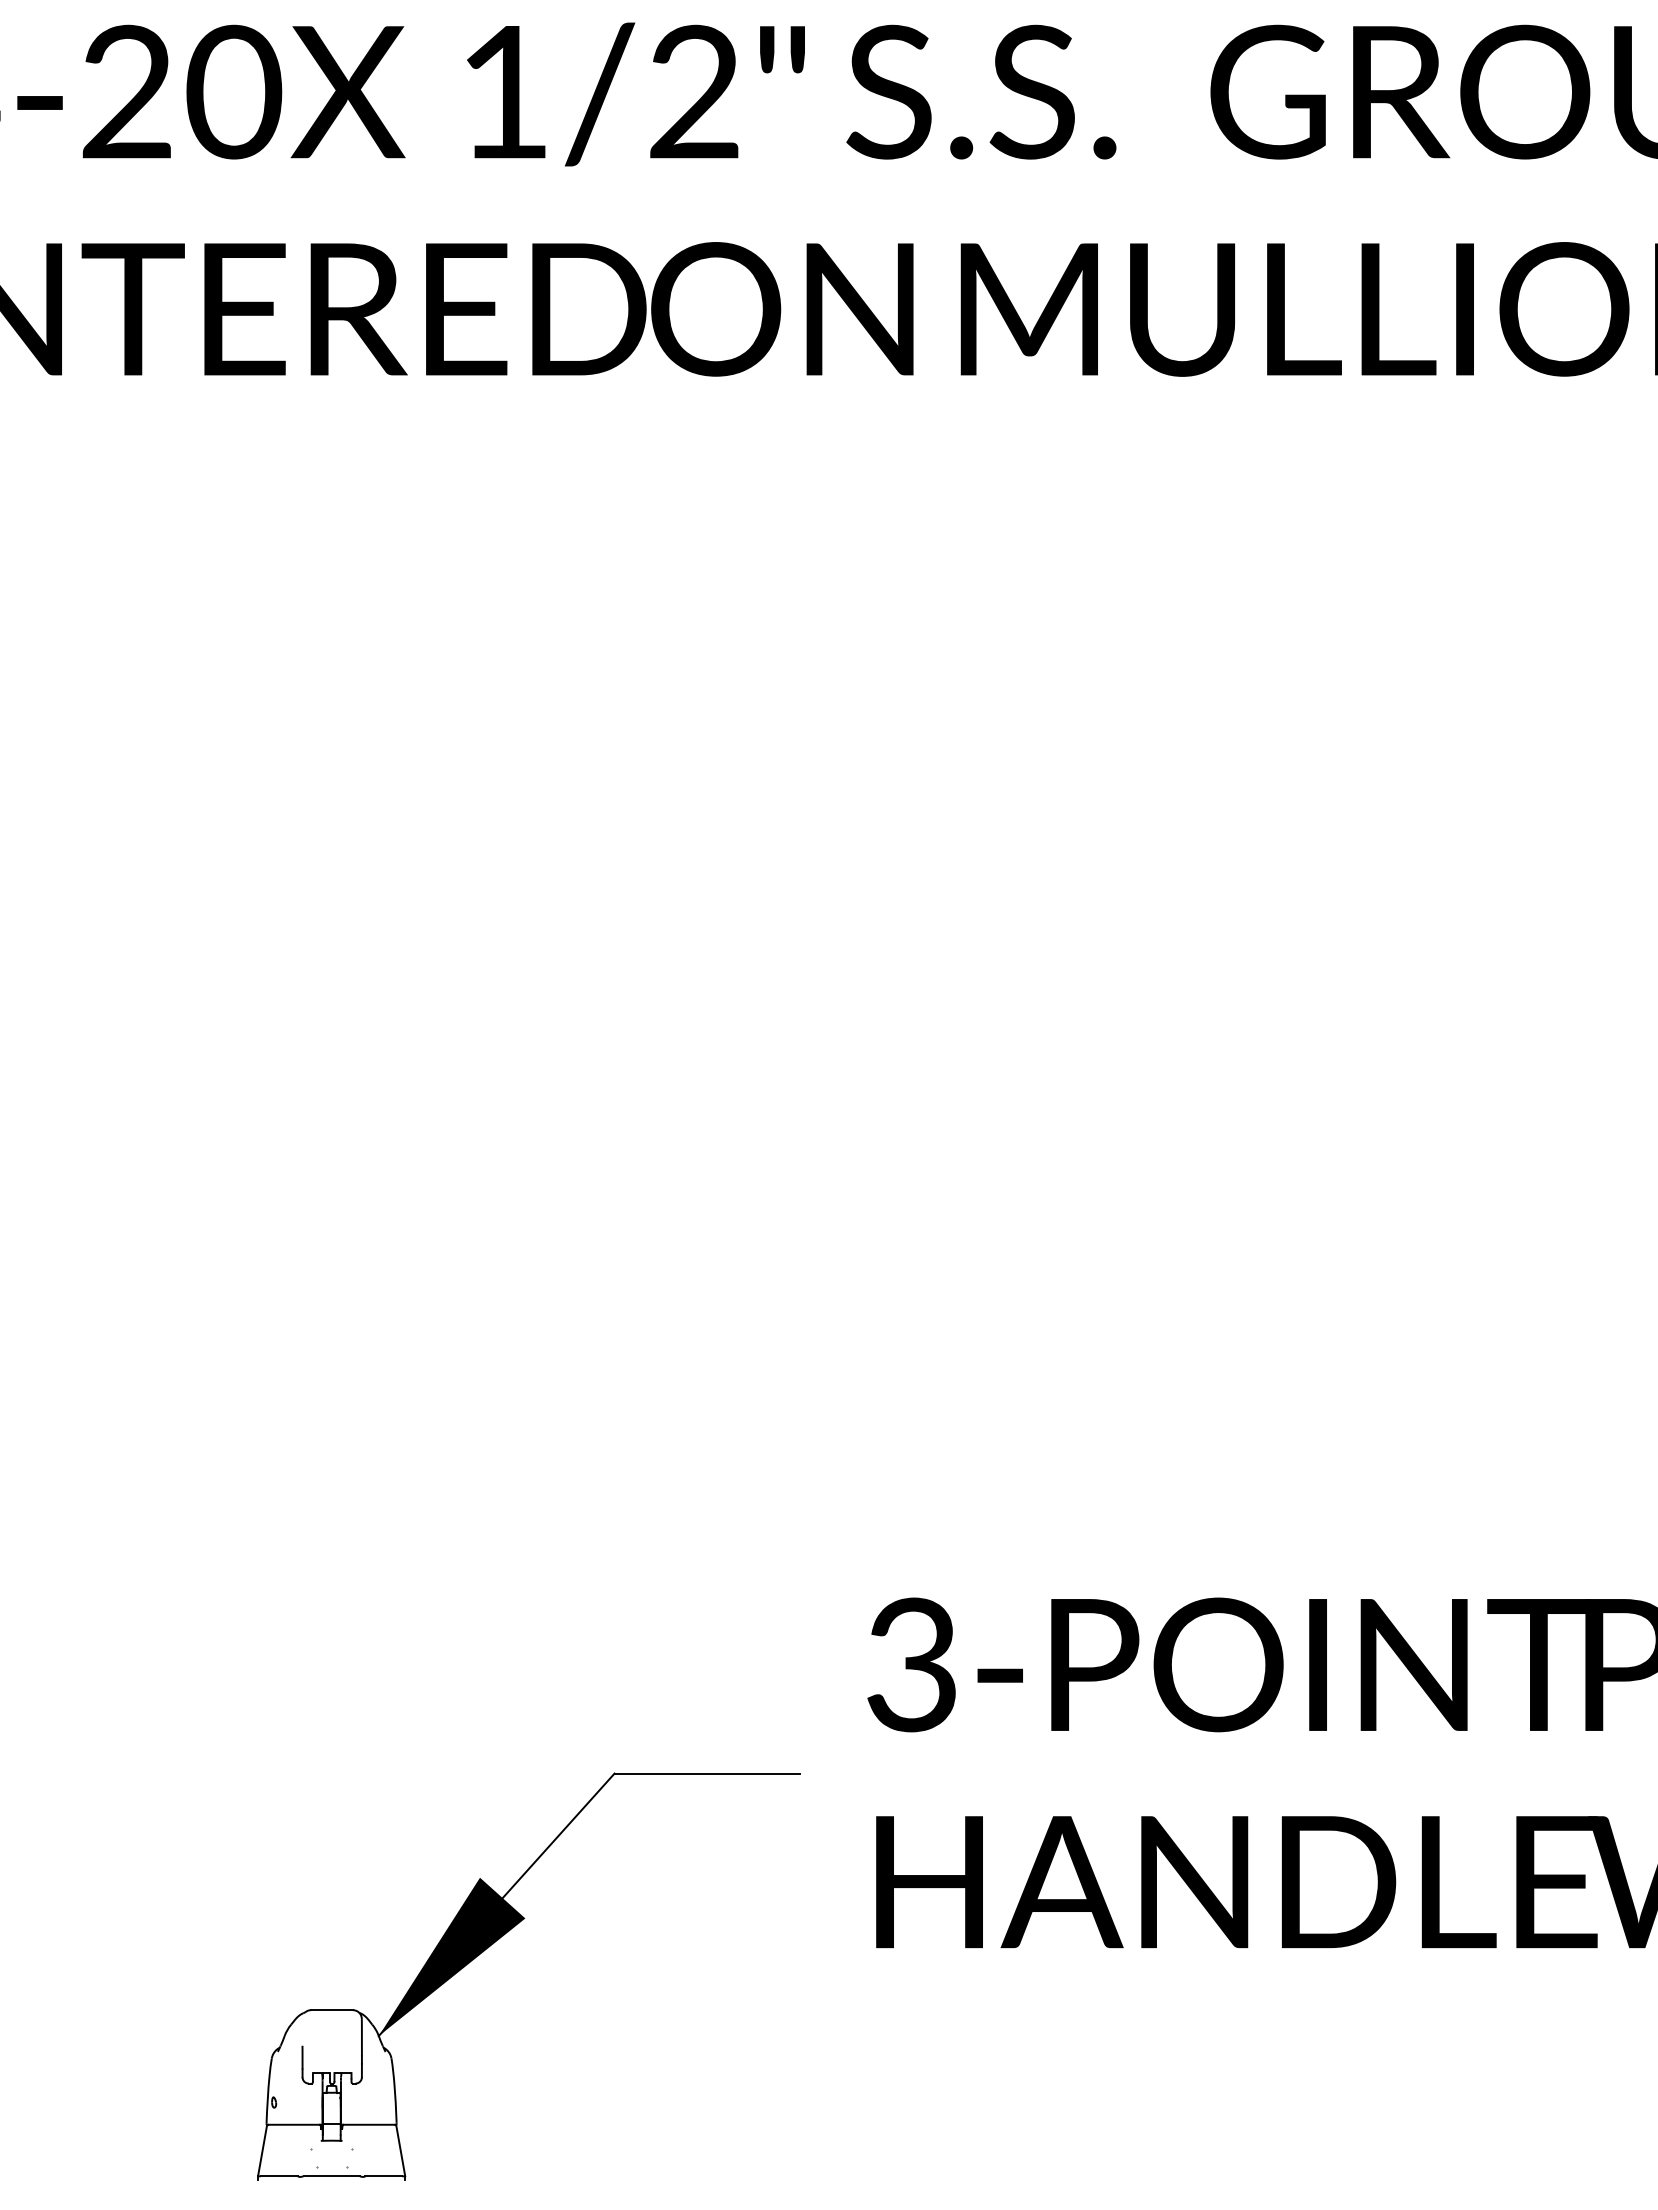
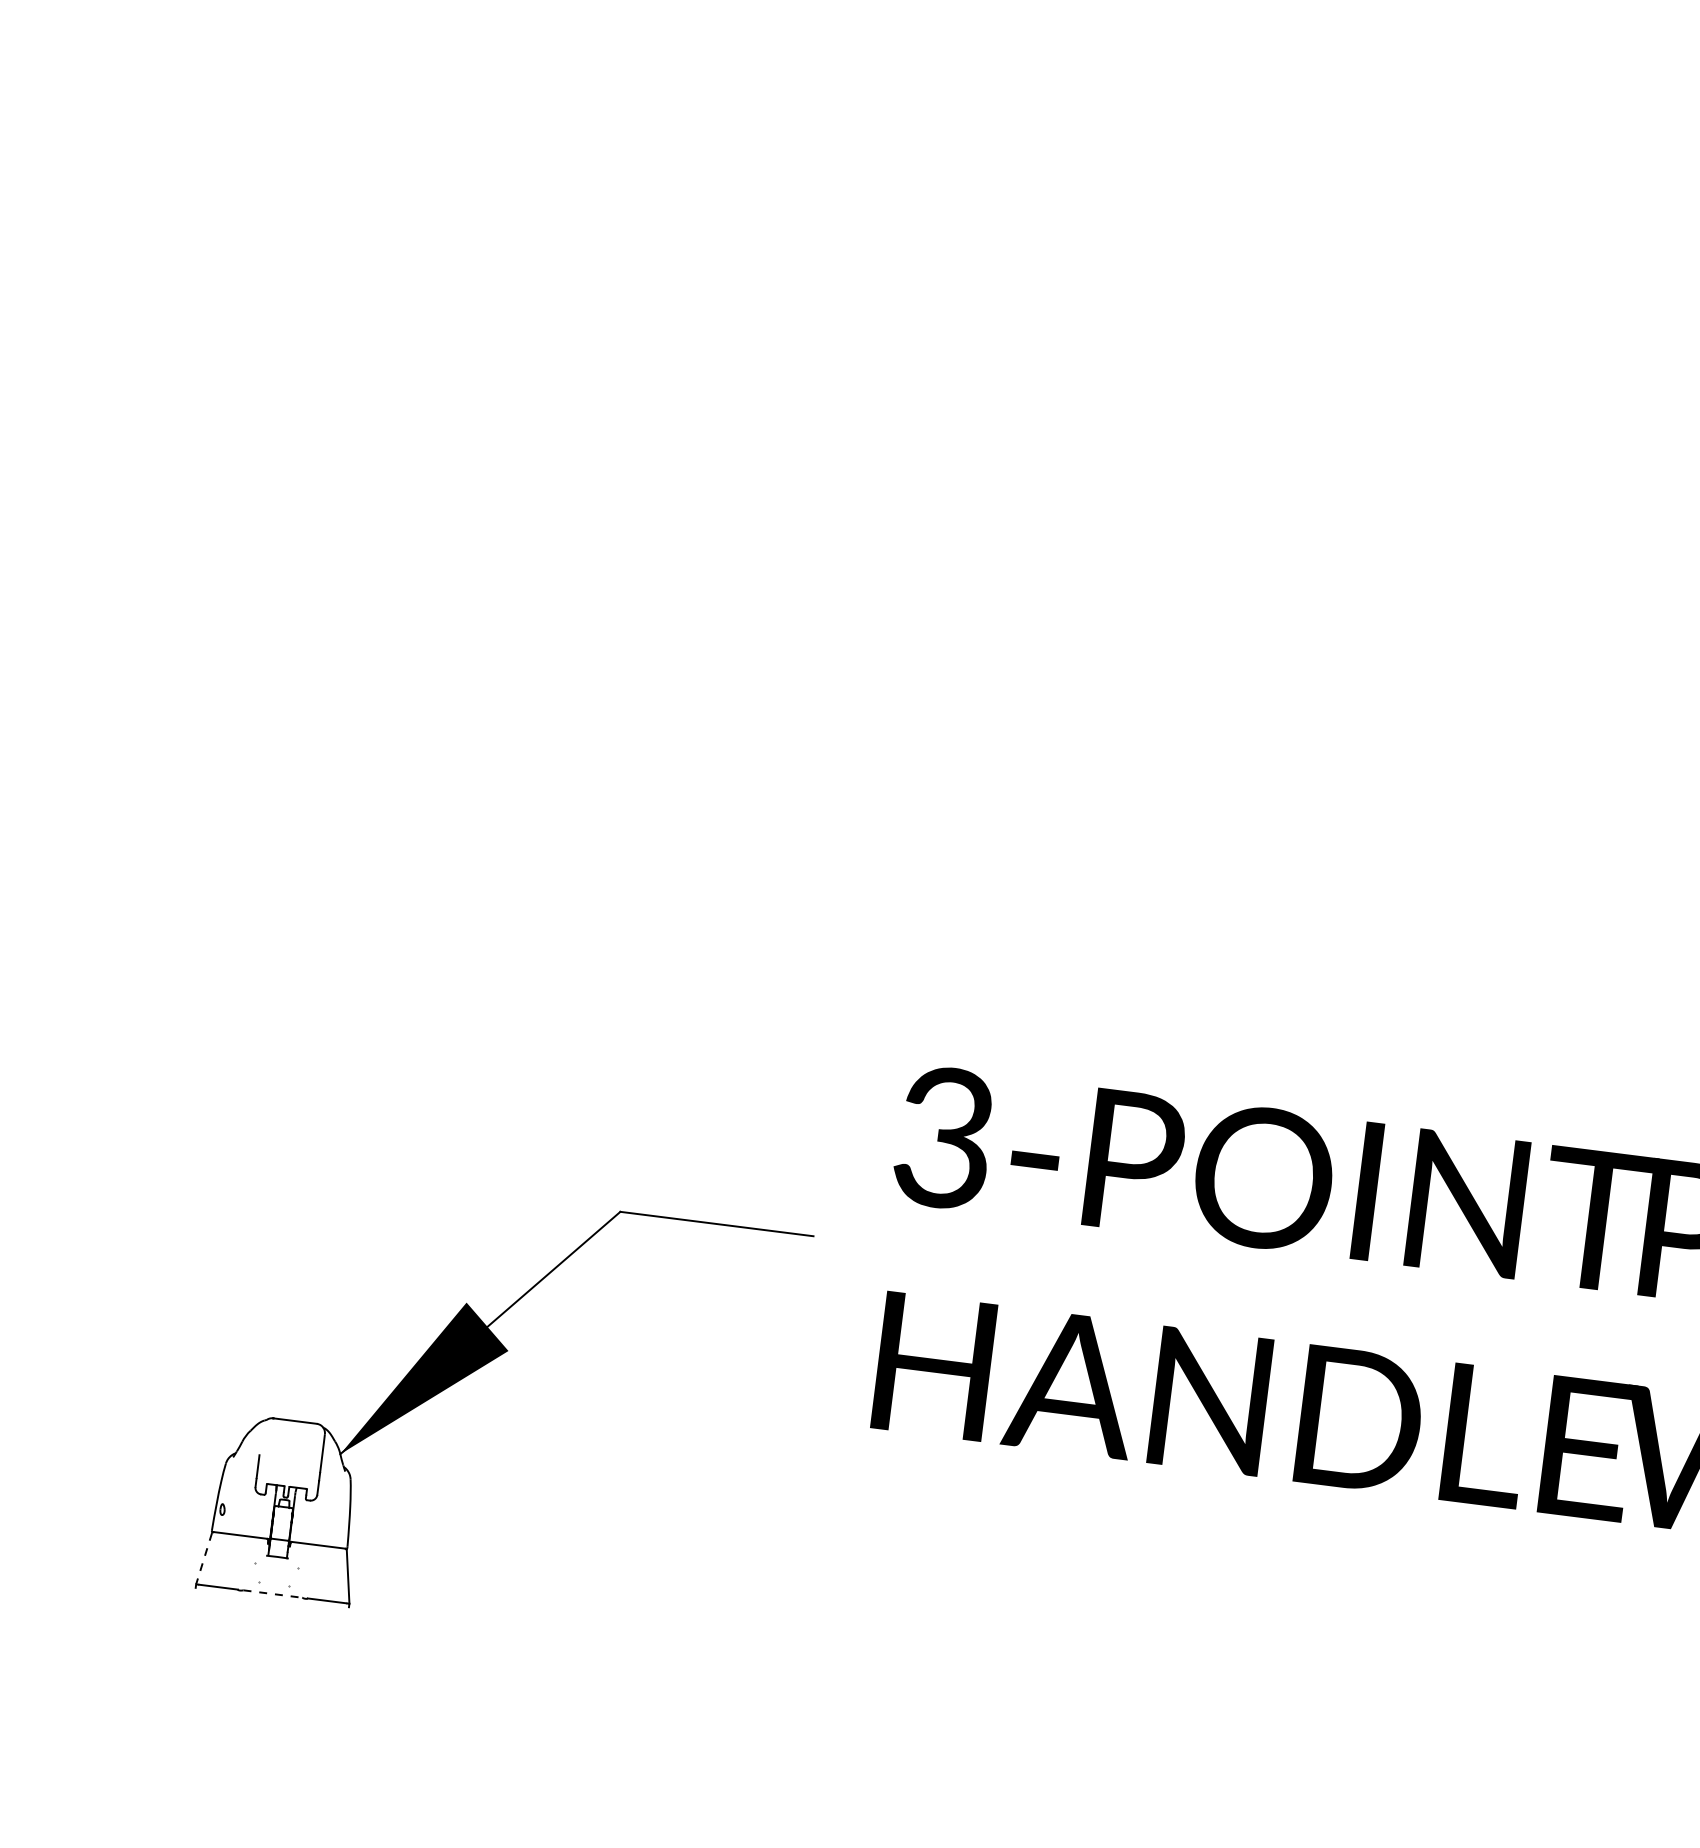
line: (262, 2151) -> (204, 1559), solid -> dashed
line: (332, 2176) -> (273, 1594), solid -> dashed

